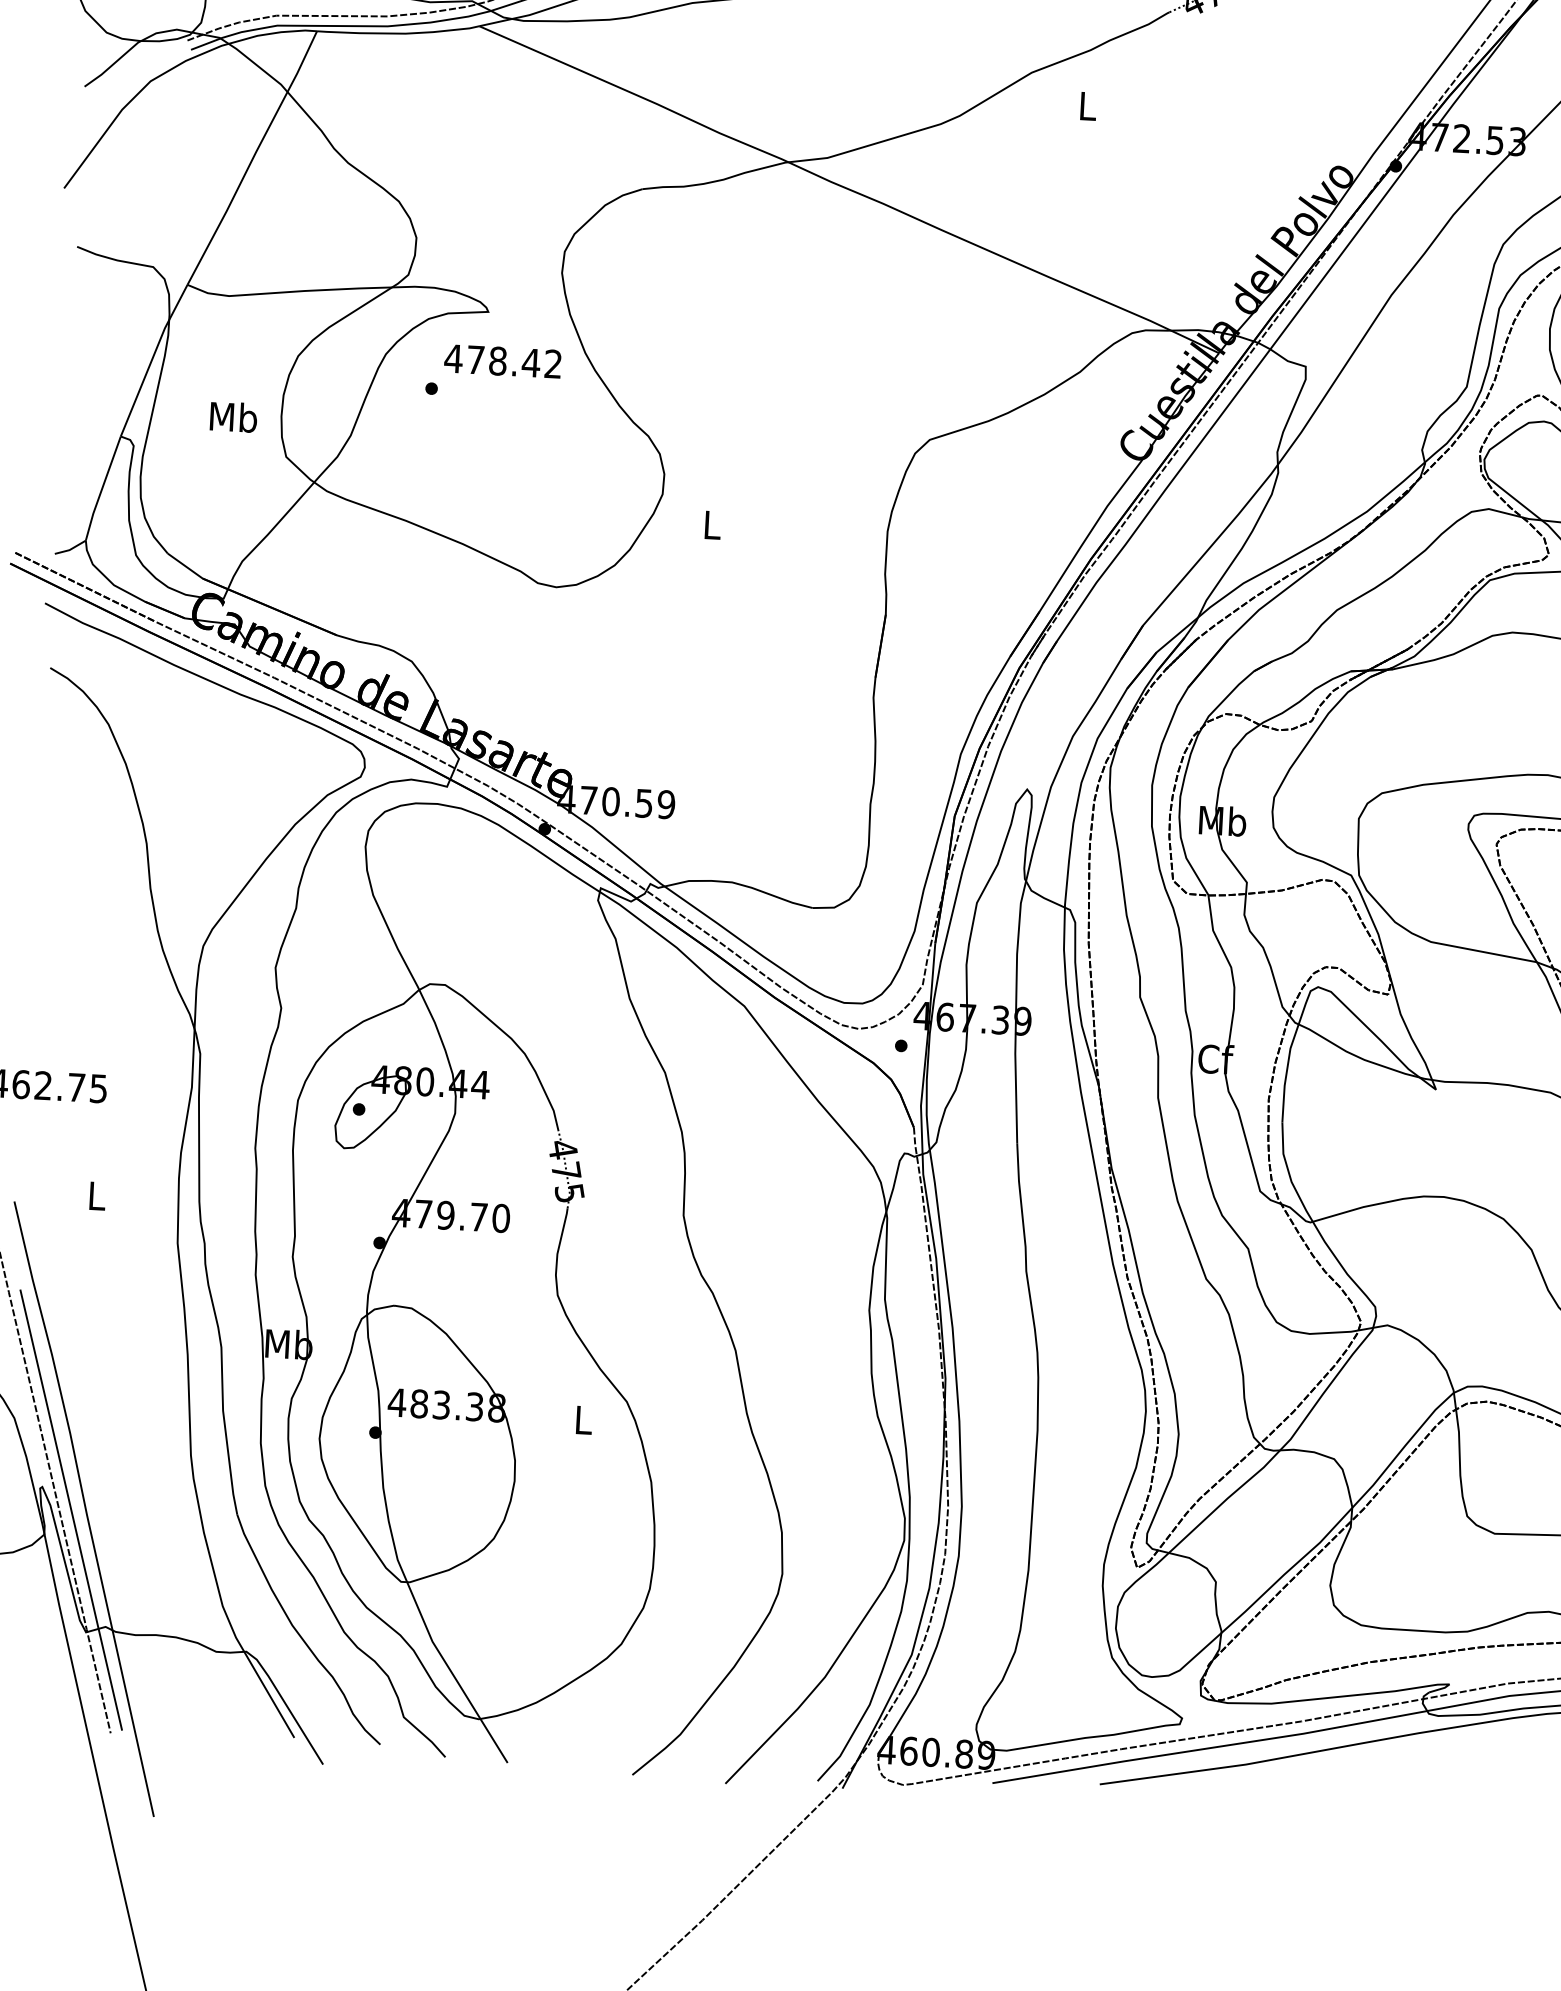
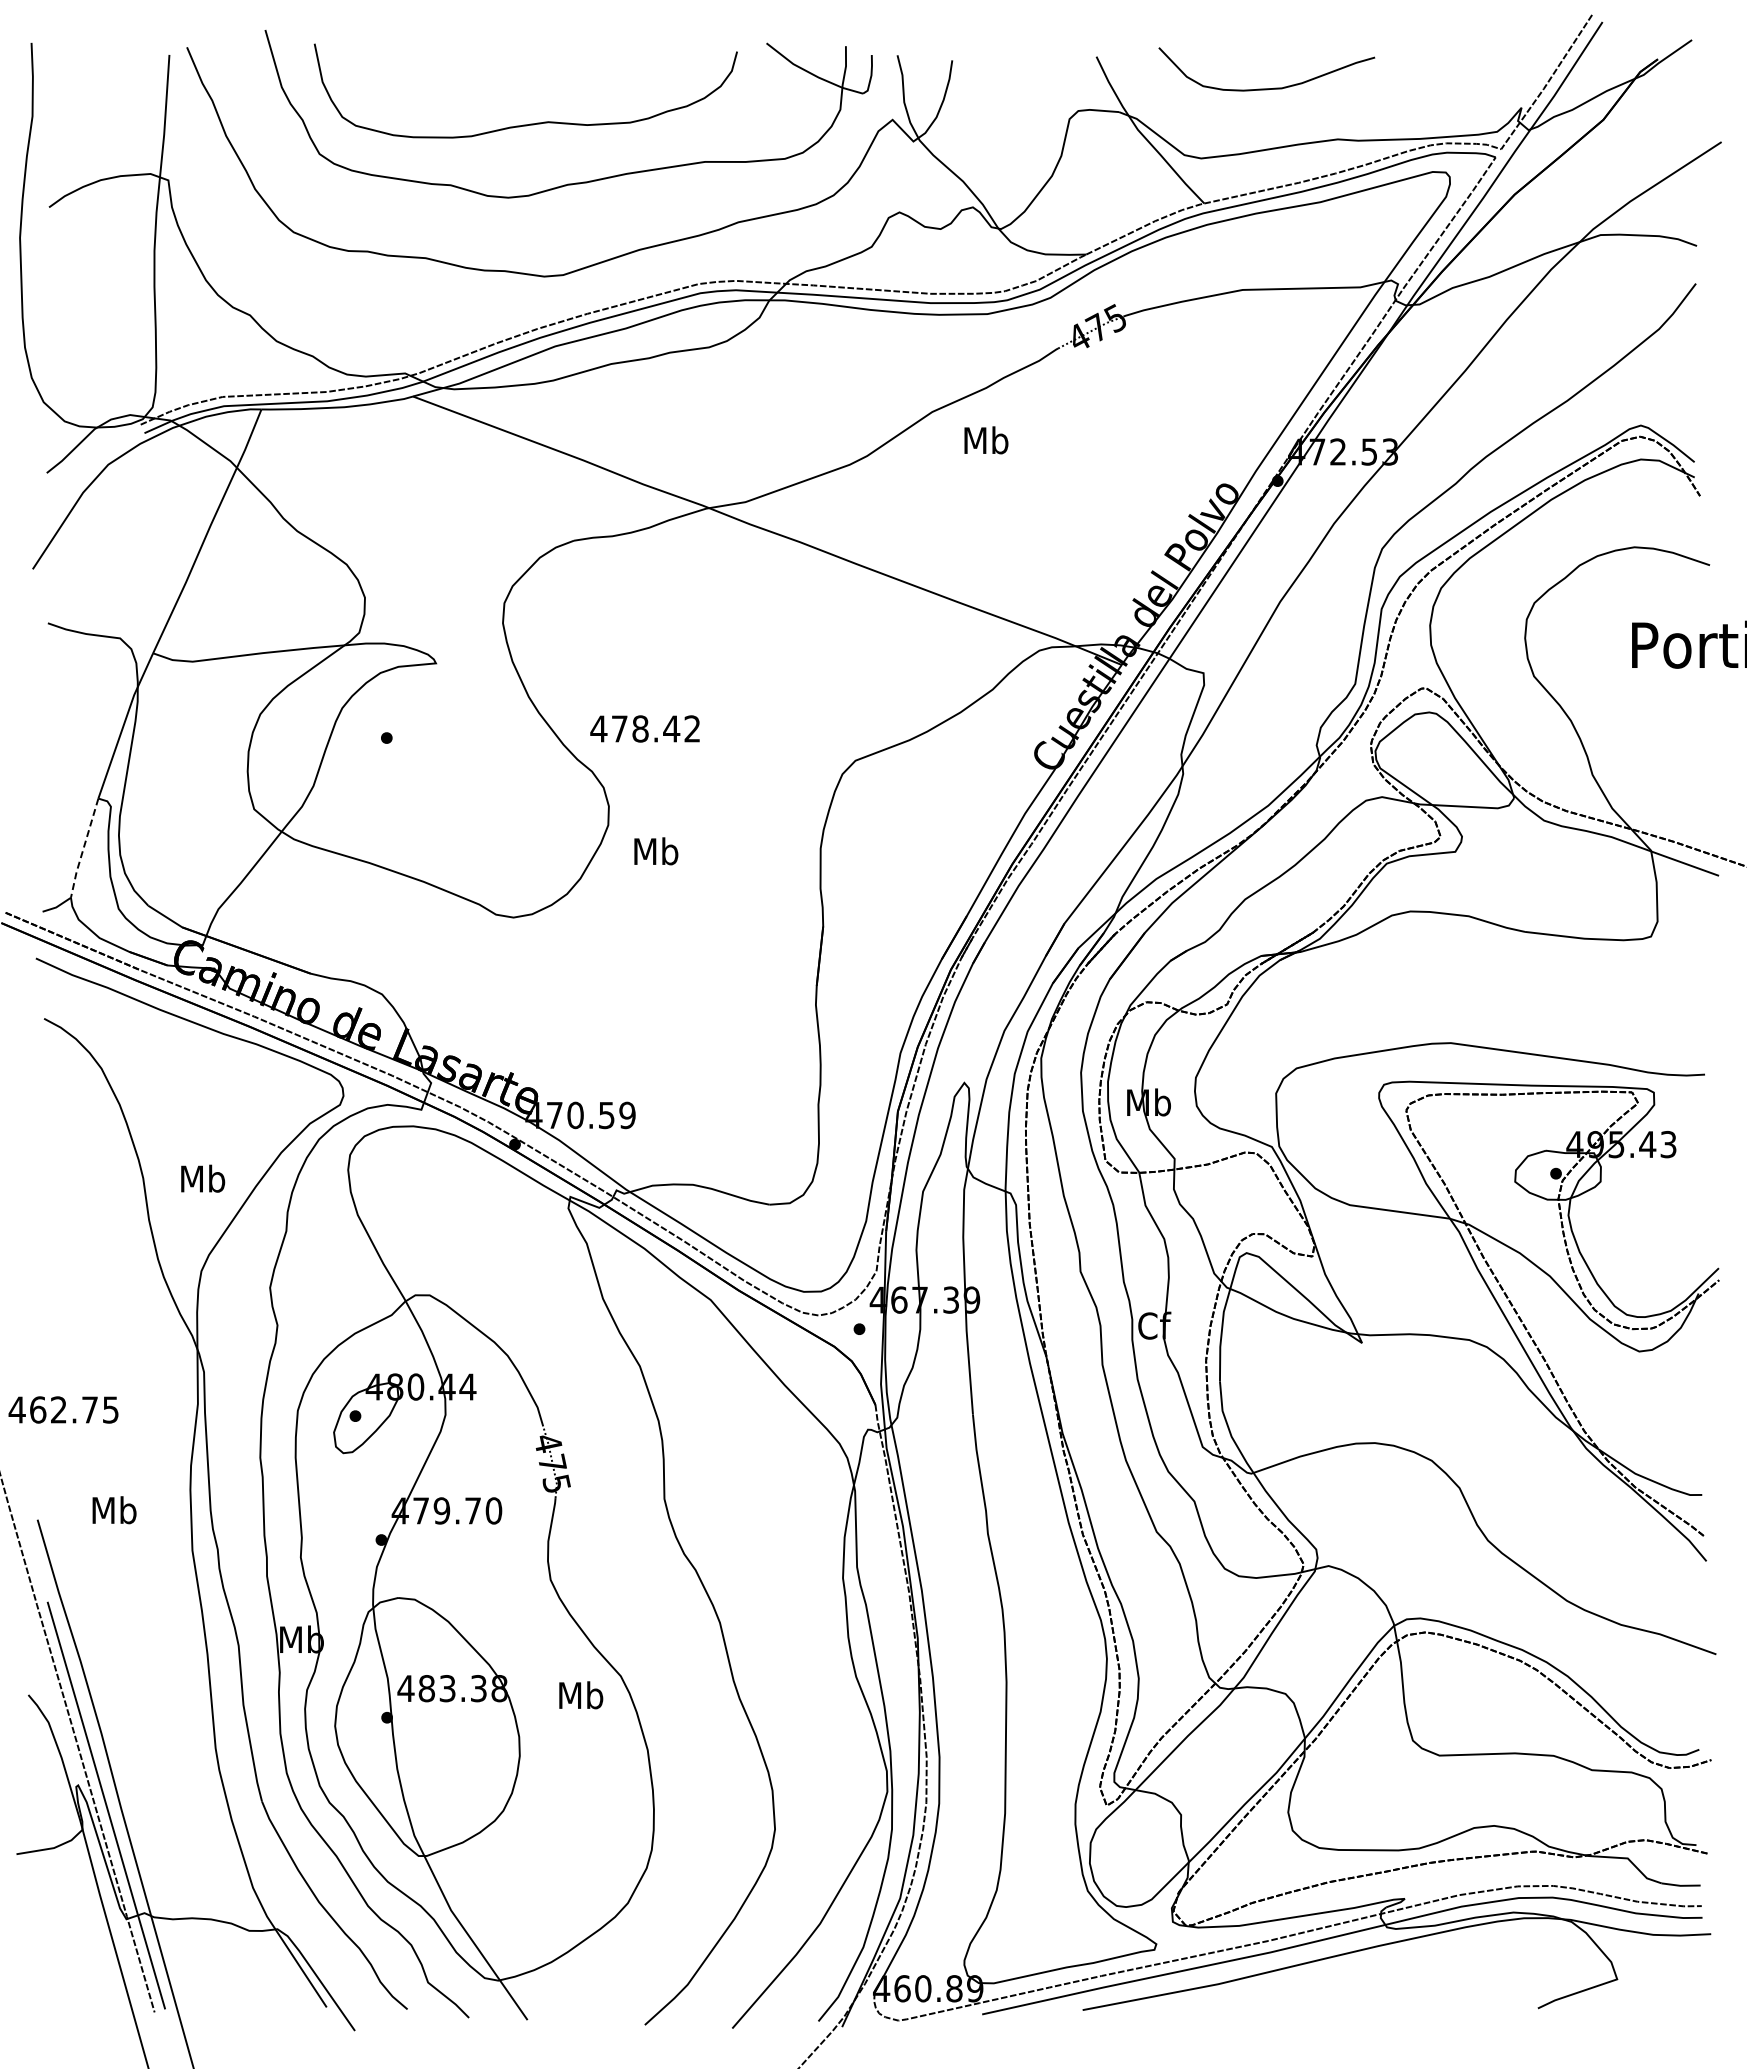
text: (1087, 106) -> (986, 440), L -> Mb
text: (502, 360) -> (644, 728), moved
text: (234, 416) -> (203, 1178), moved
line: (101, 489) -> (83, 849), solid -> dashed
text: (712, 525) -> (656, 851), L -> Mb
text: (96, 1196) -> (114, 1510), L -> Mb
text: (583, 1420) -> (581, 1695), L -> Mb

